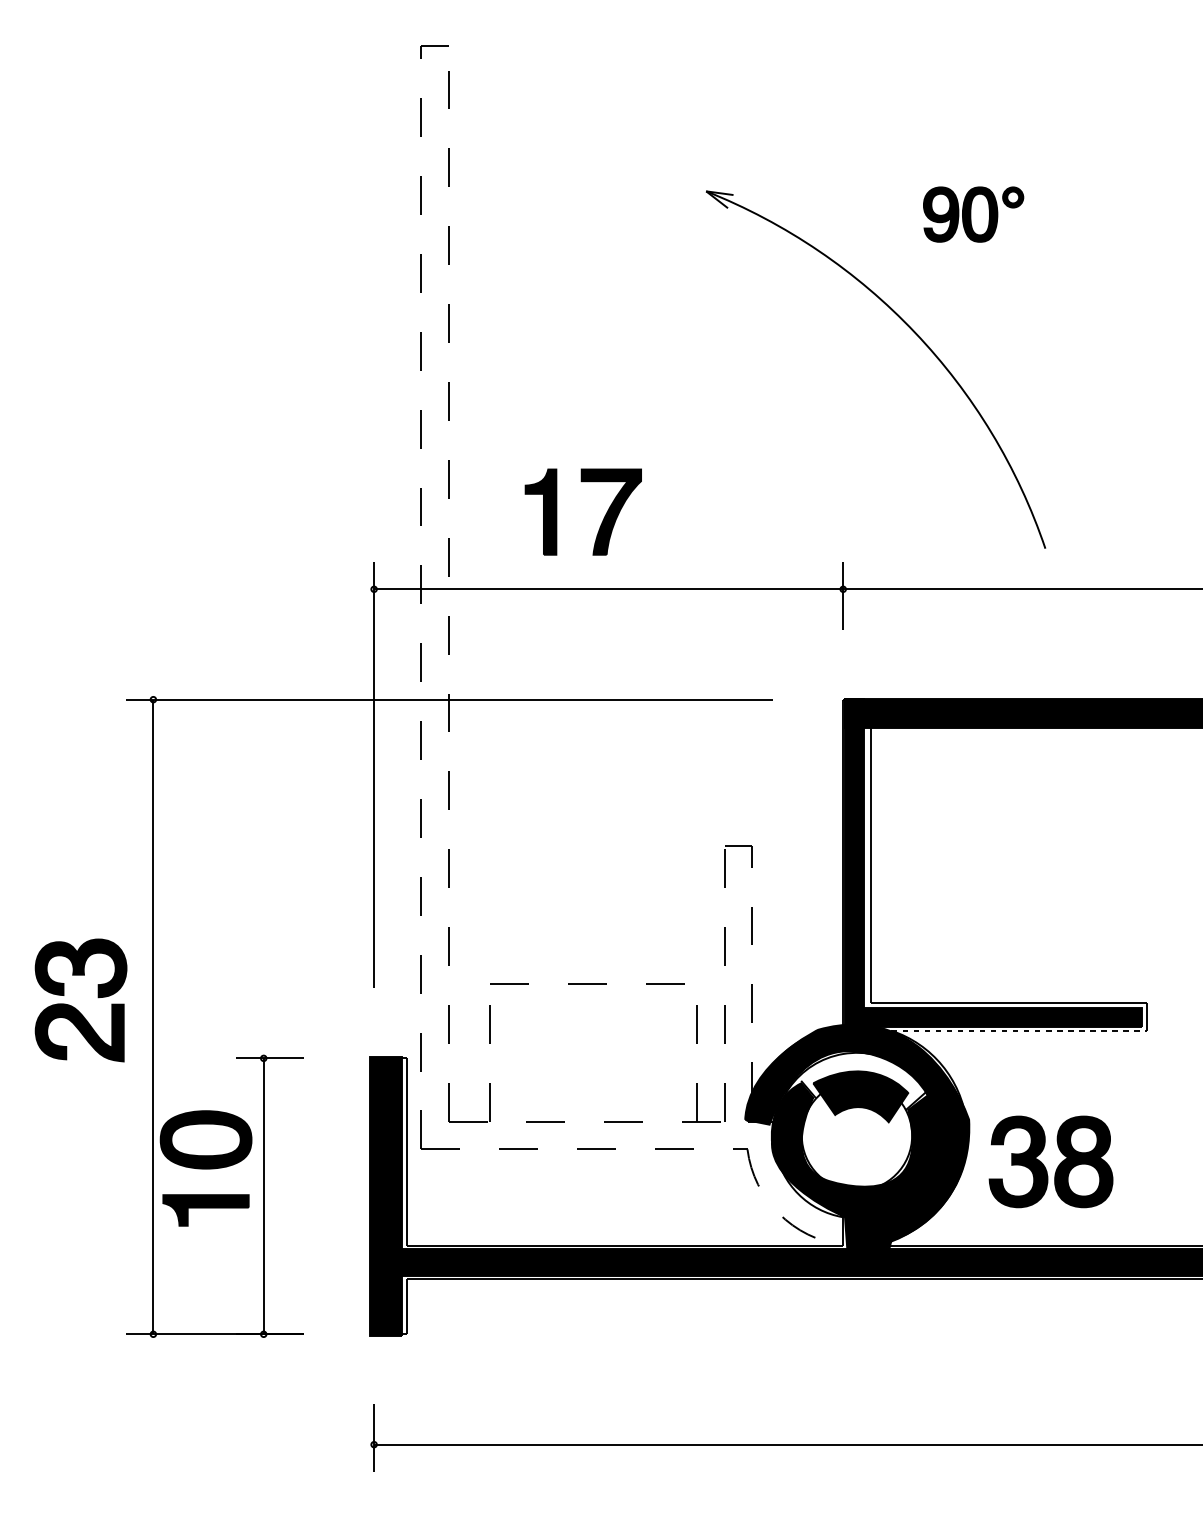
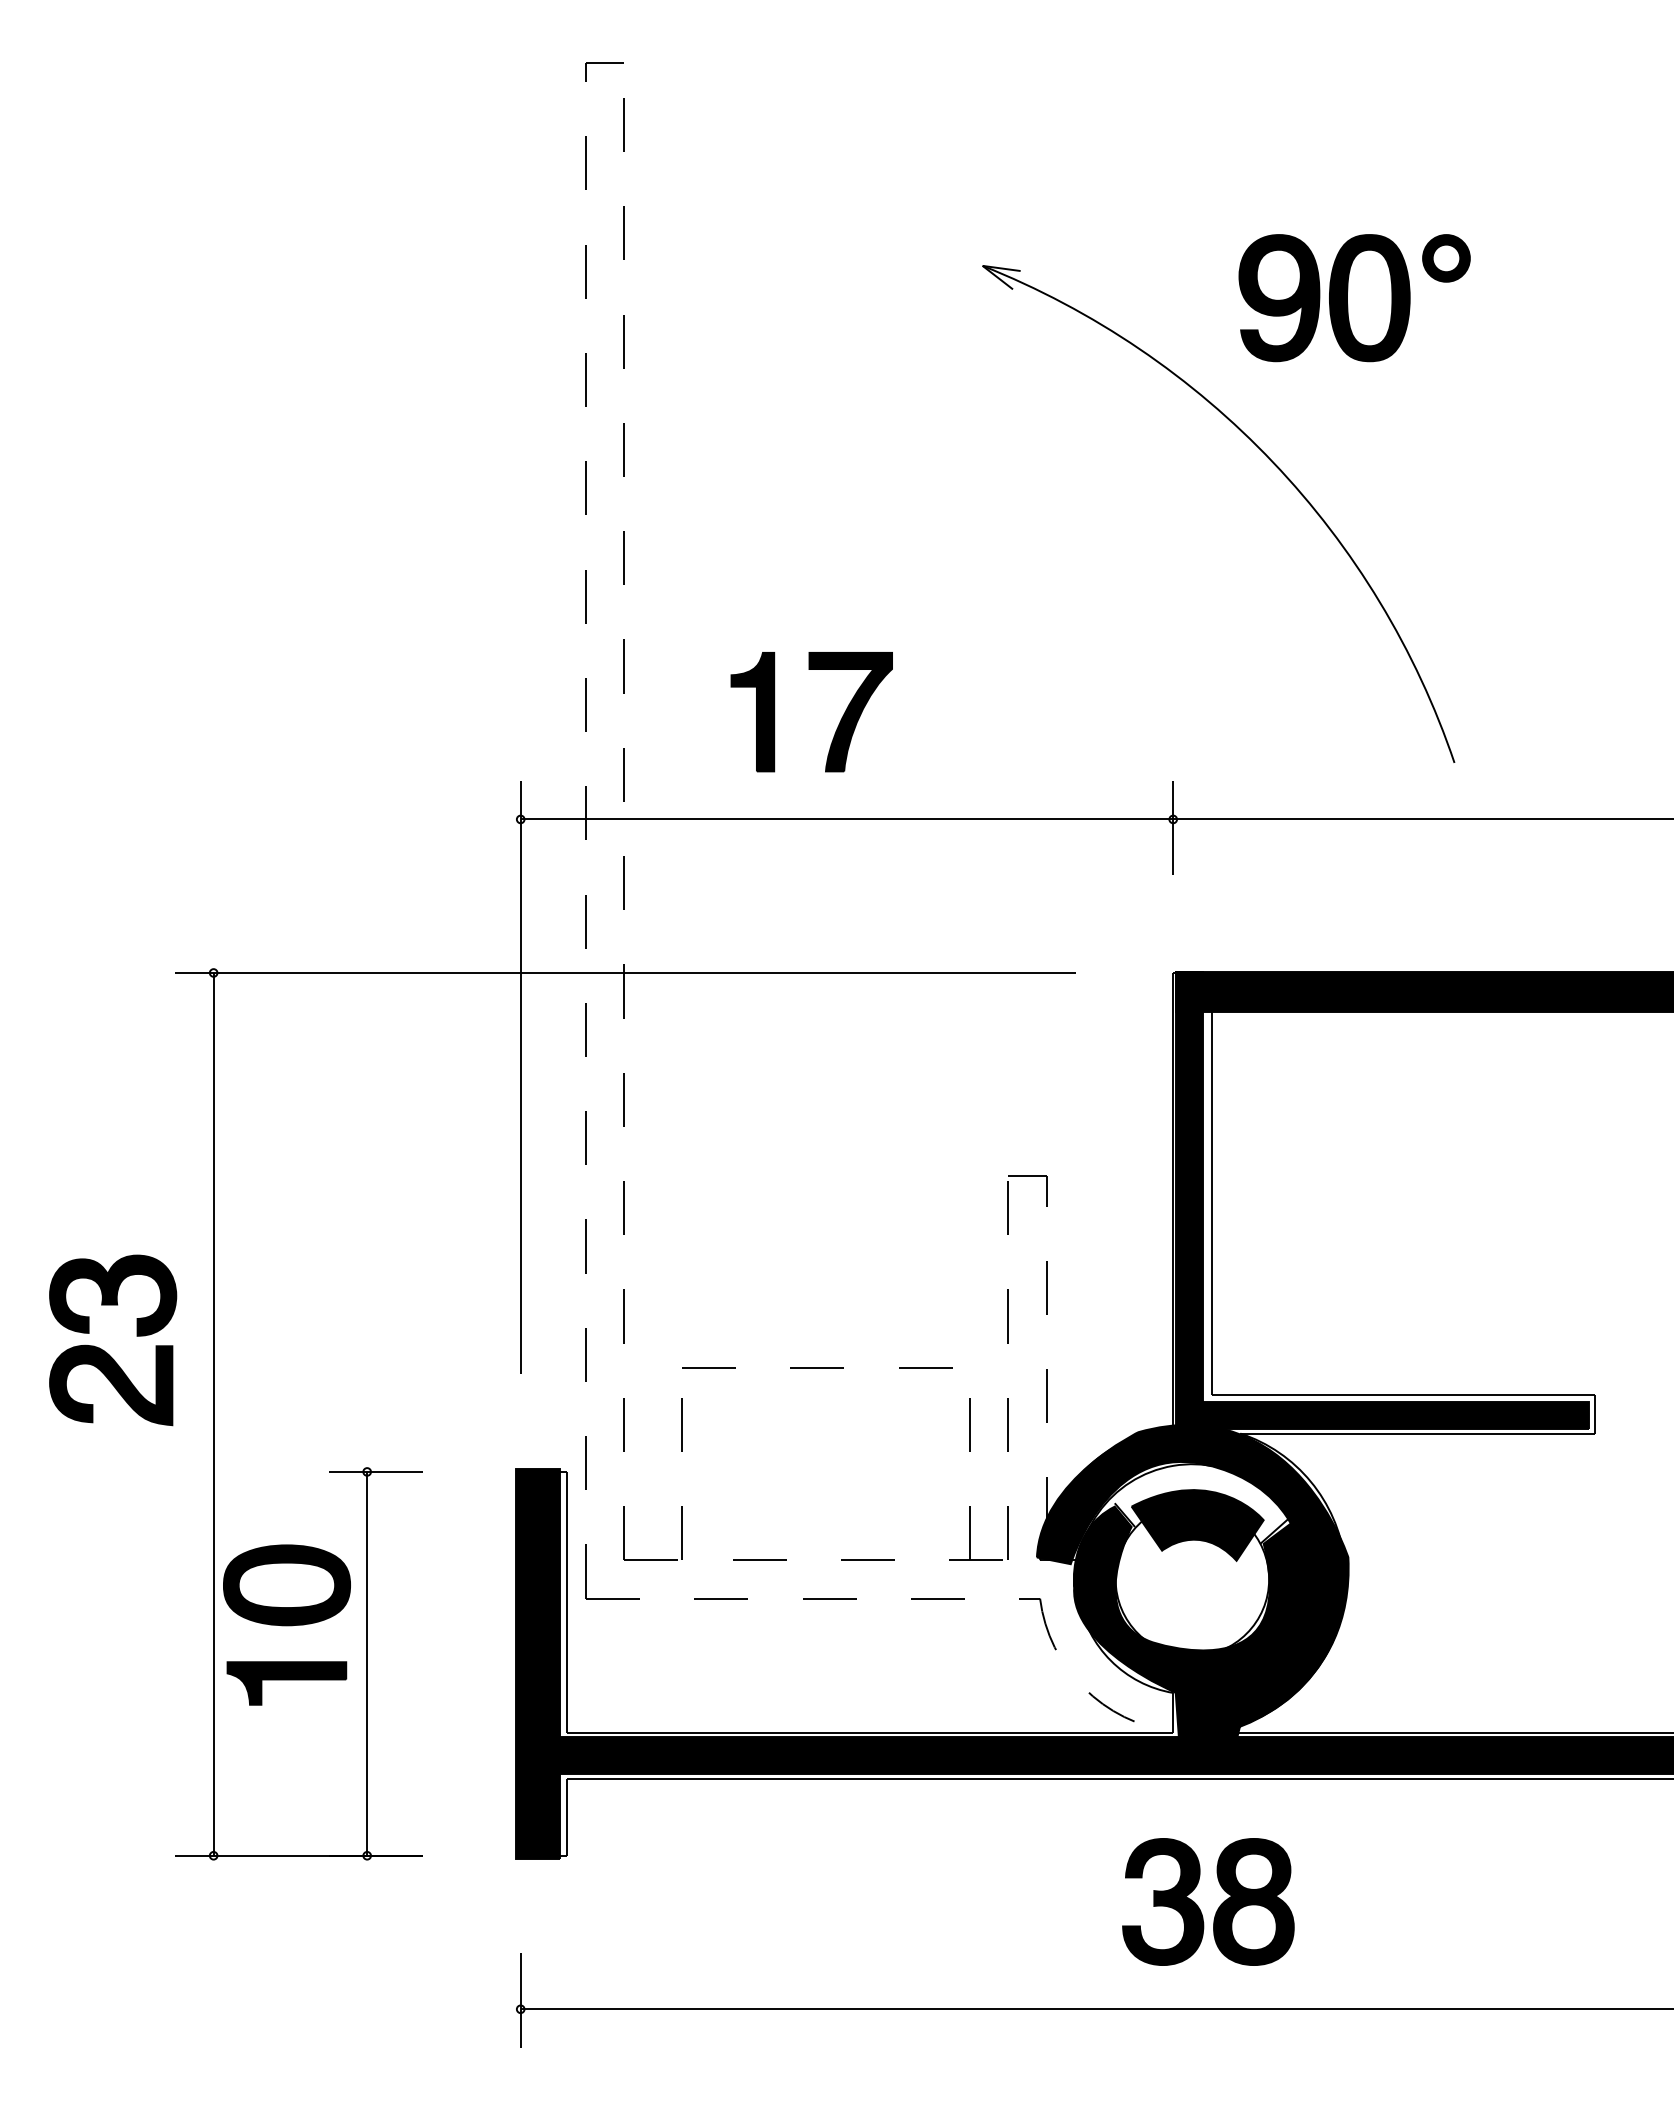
part: (973, 214) -> (1354, 298), size x1.67
part: (77, 1009) -> (107, 1352), moved
line: (1018, 1030) -> (1417, 1433), dashed -> solid
part: (1044, 1165) -> (1199, 1907), moved

